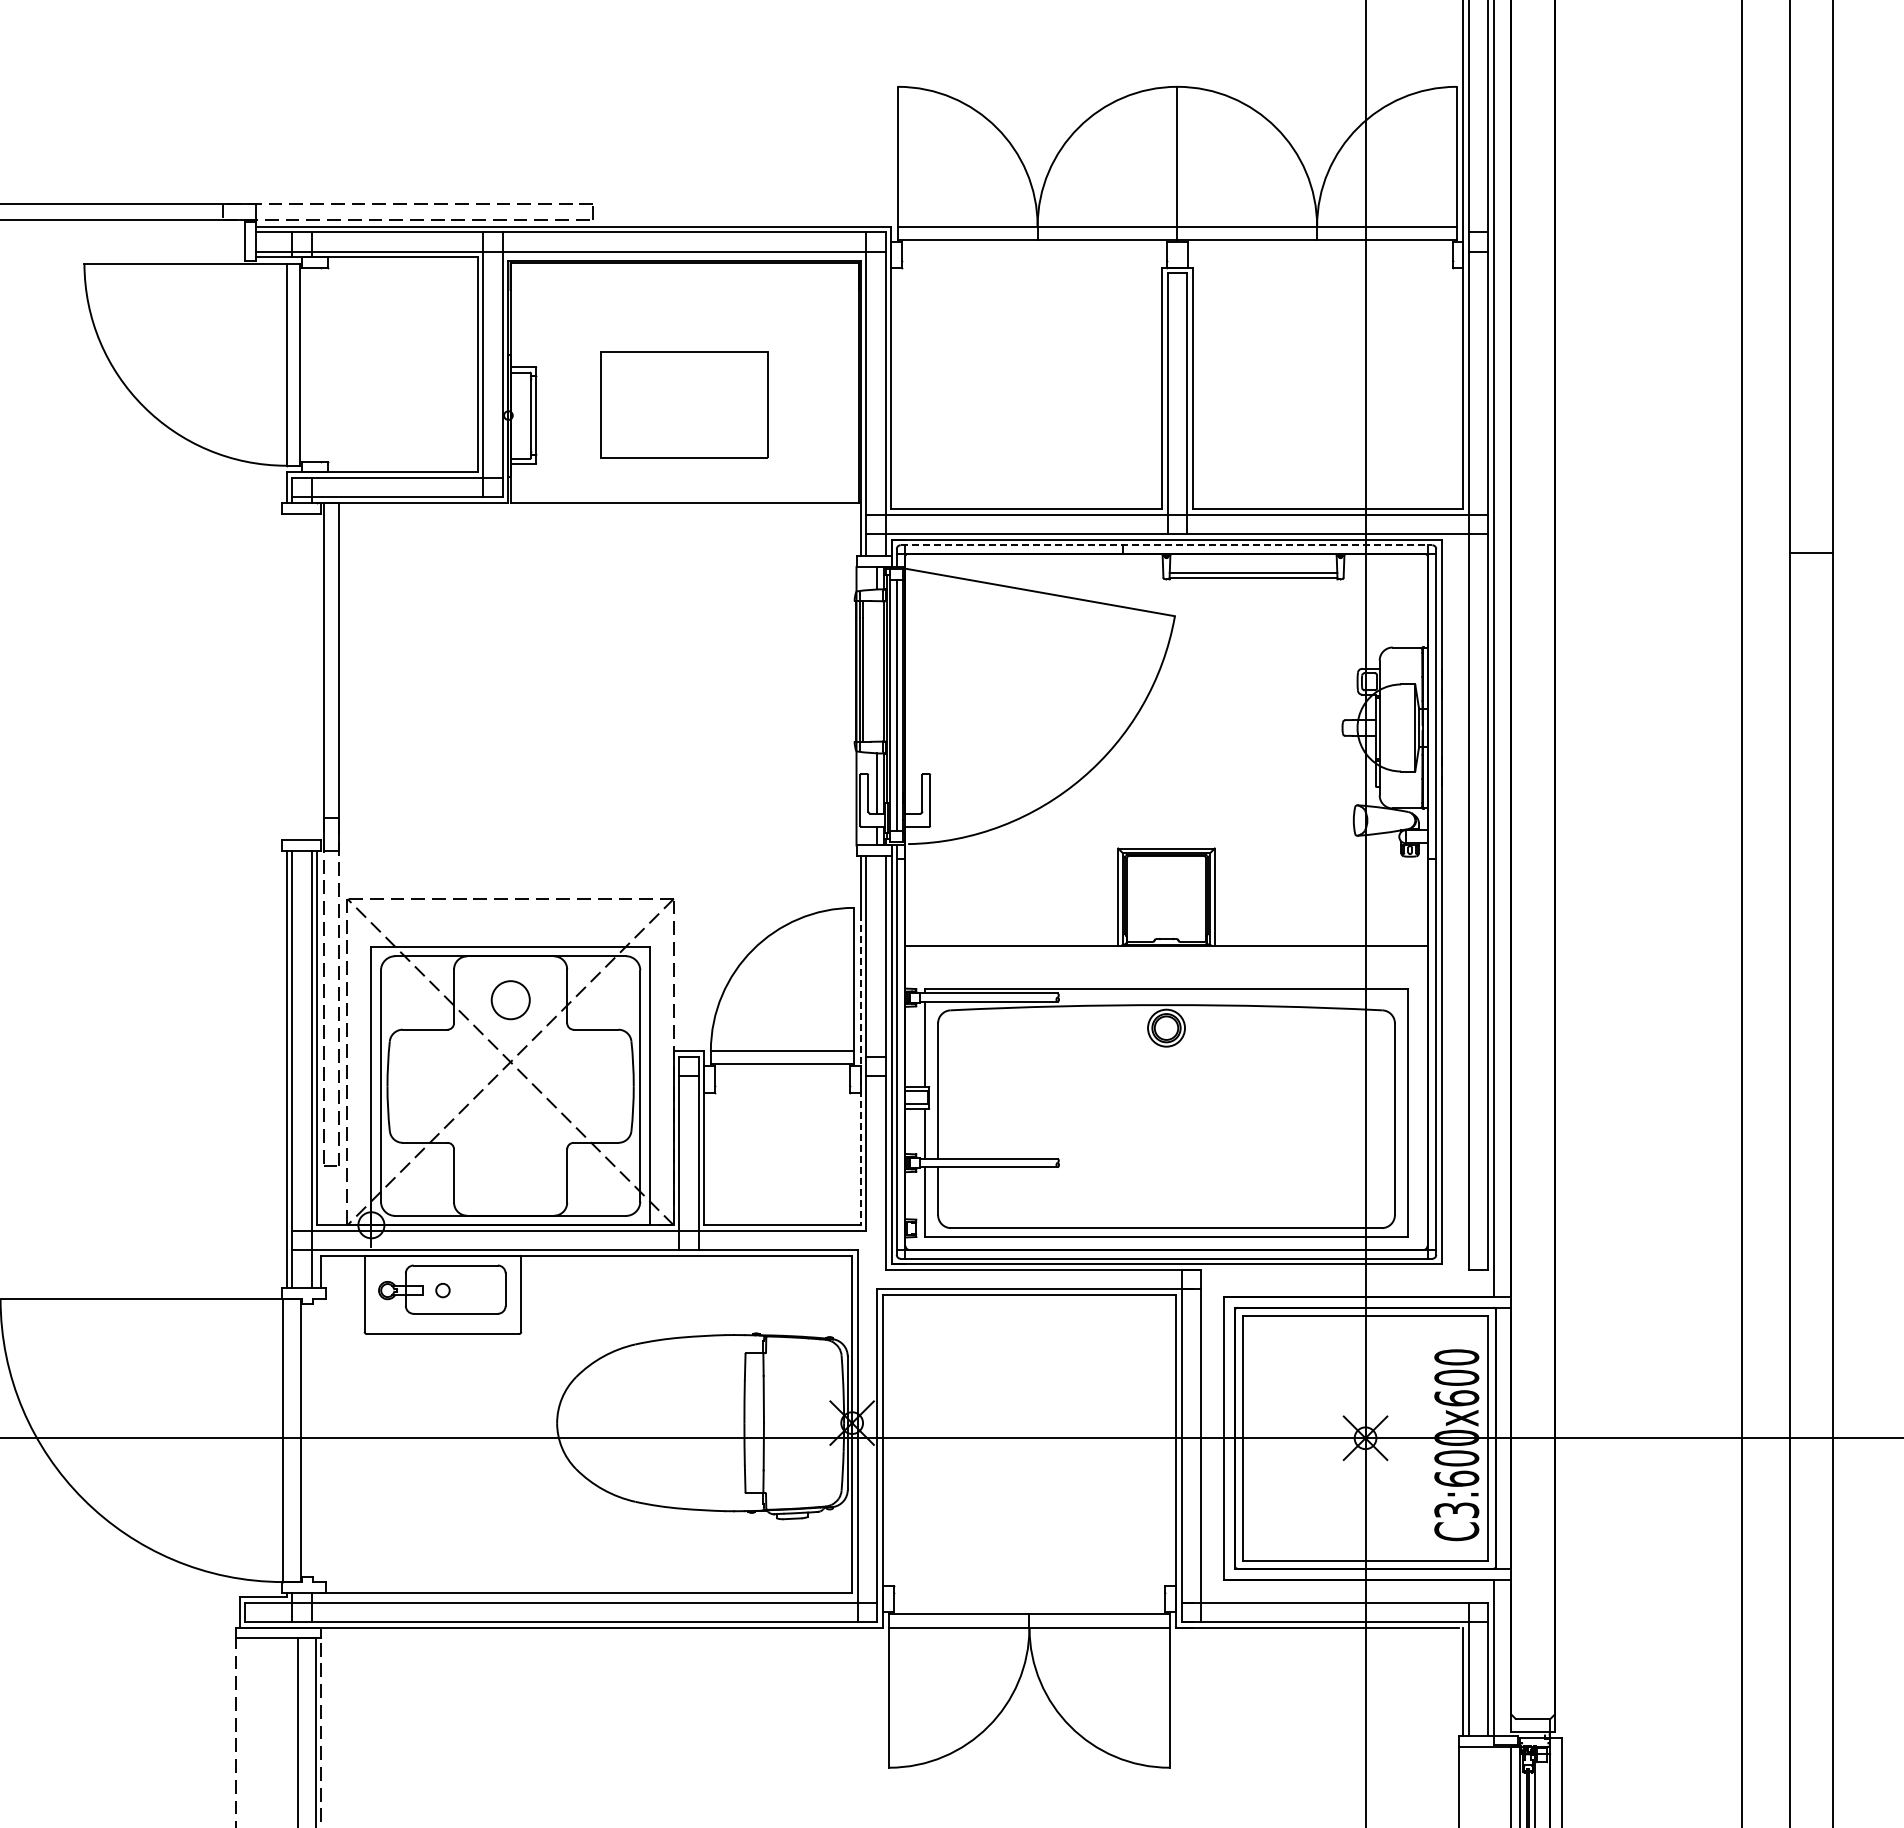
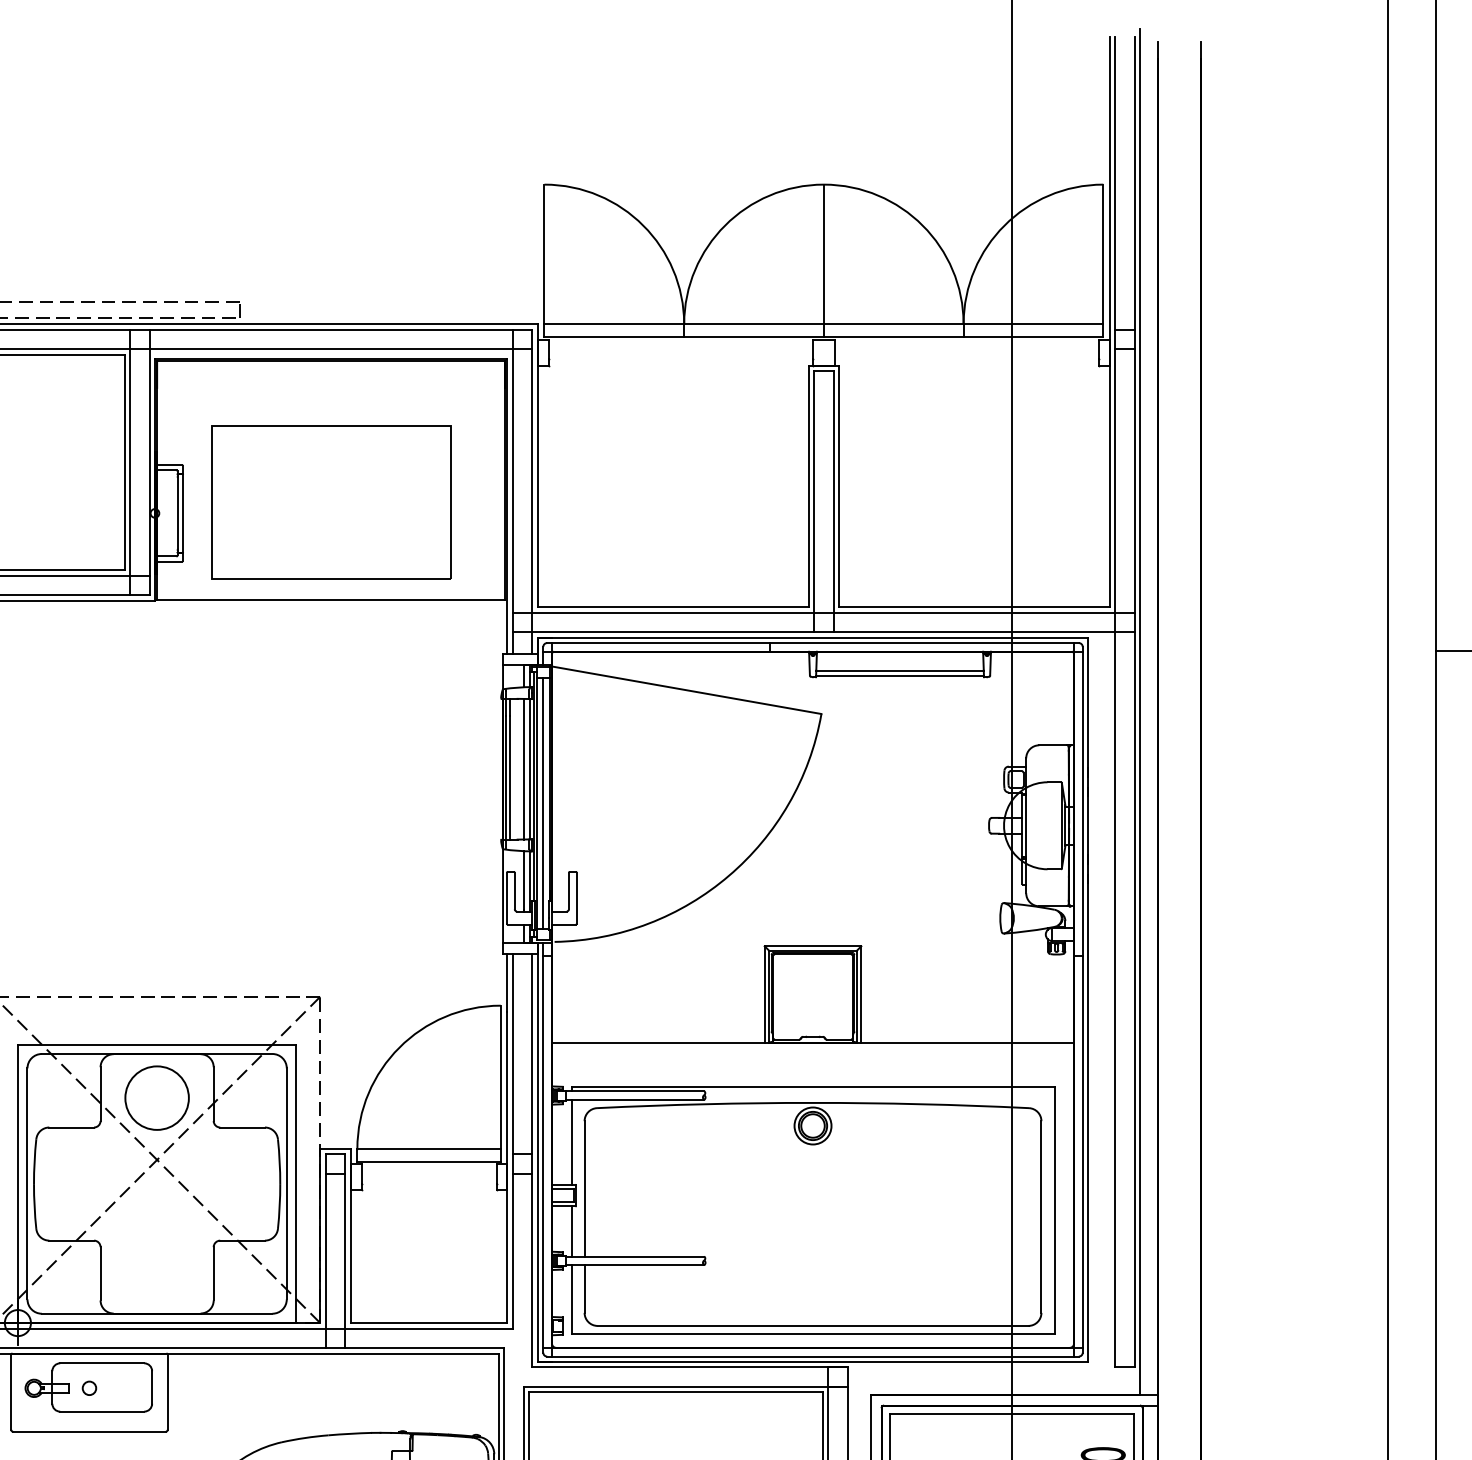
part: (684, 404) -> (331, 502), size x1.43
line: (1166, 545) -> (813, 643), dashed -> solid
line: (877, 671) -> (524, 769), added
circle: (510, 999) -> (157, 1097), size x1.67
line: (860, 1069) -> (507, 1167), dashed -> solid

